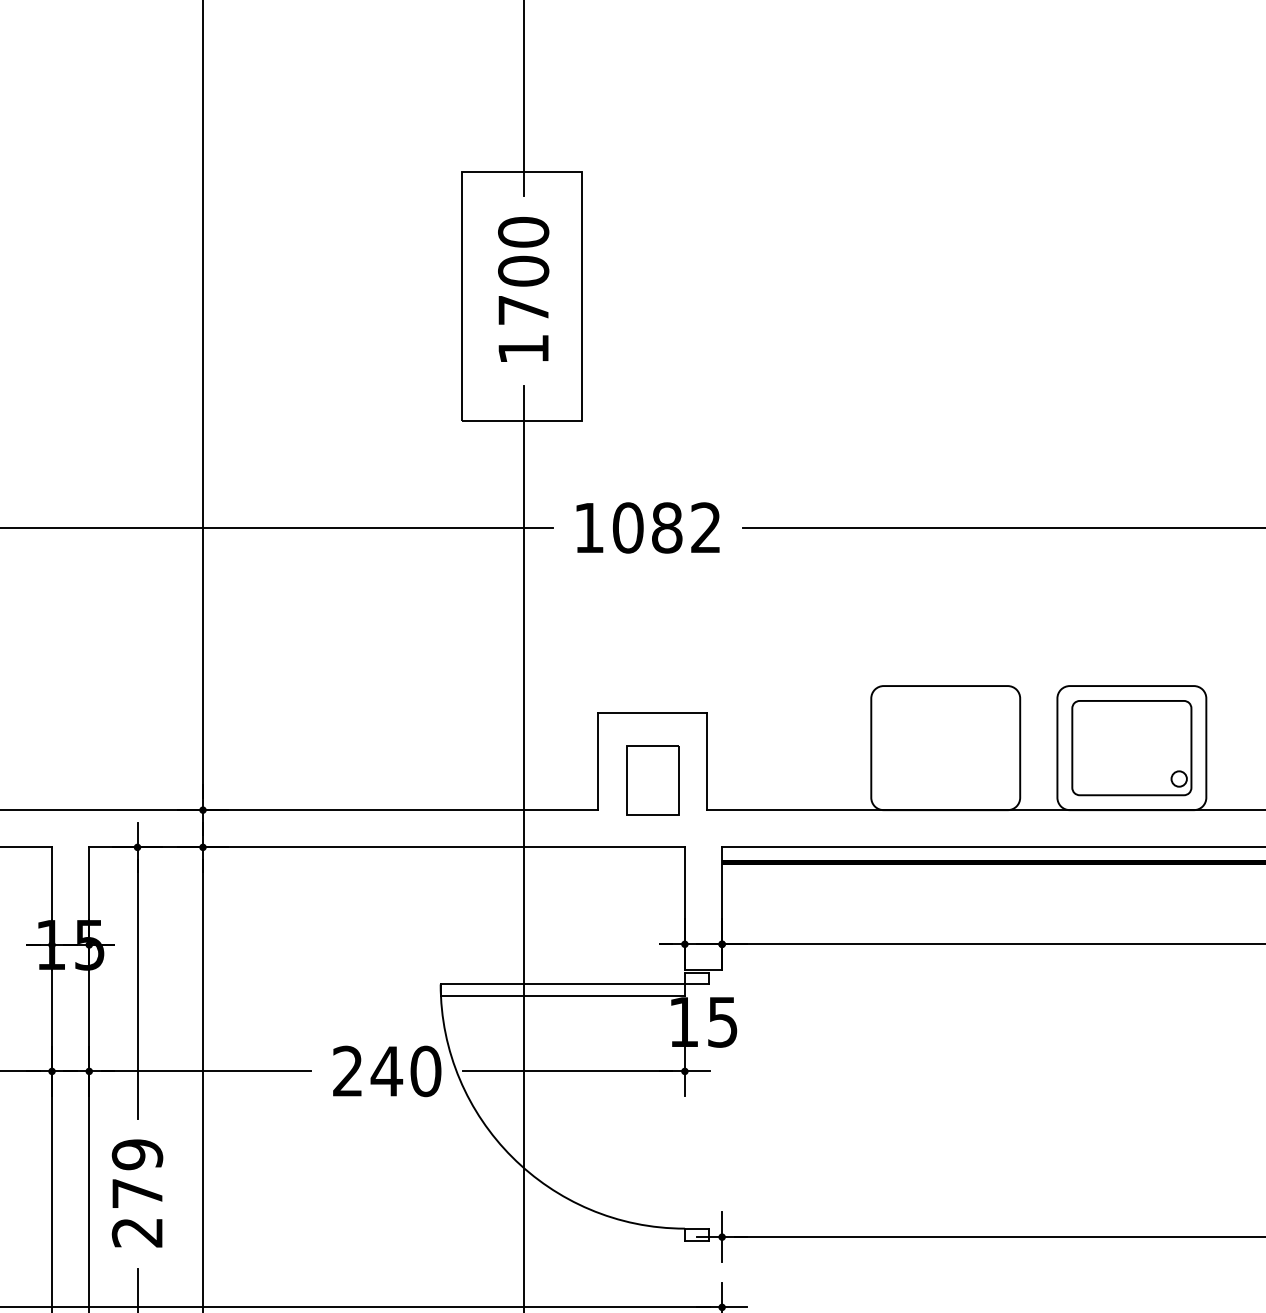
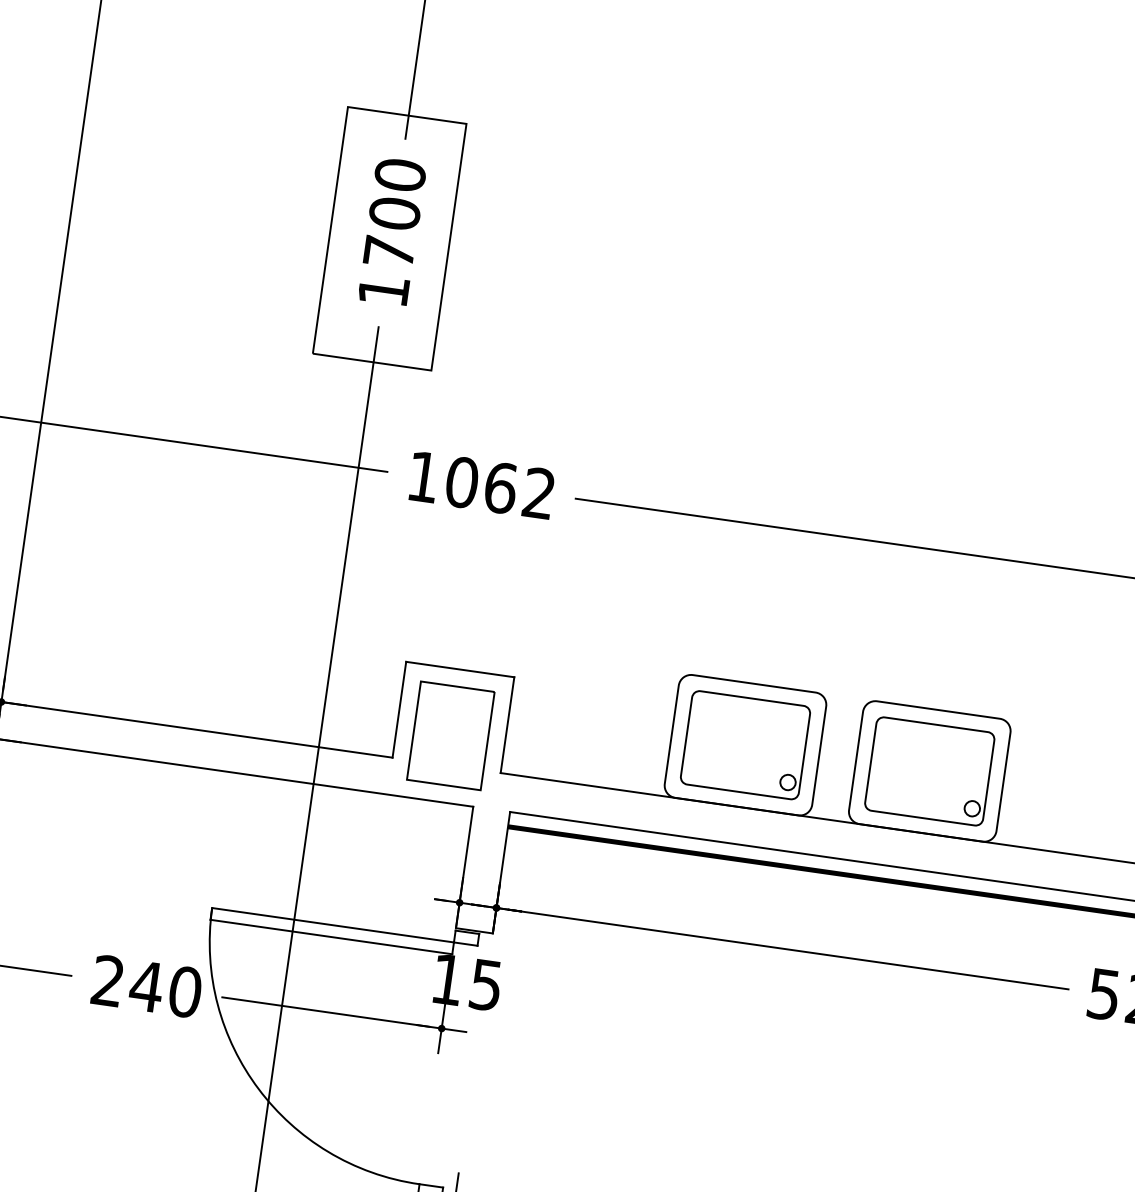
text: (667, 527) -> (501, 487), 1082 -> 1062
part: (945, 748) -> (745, 745), added
part: (652, 780) -> (450, 735), size x1.43

